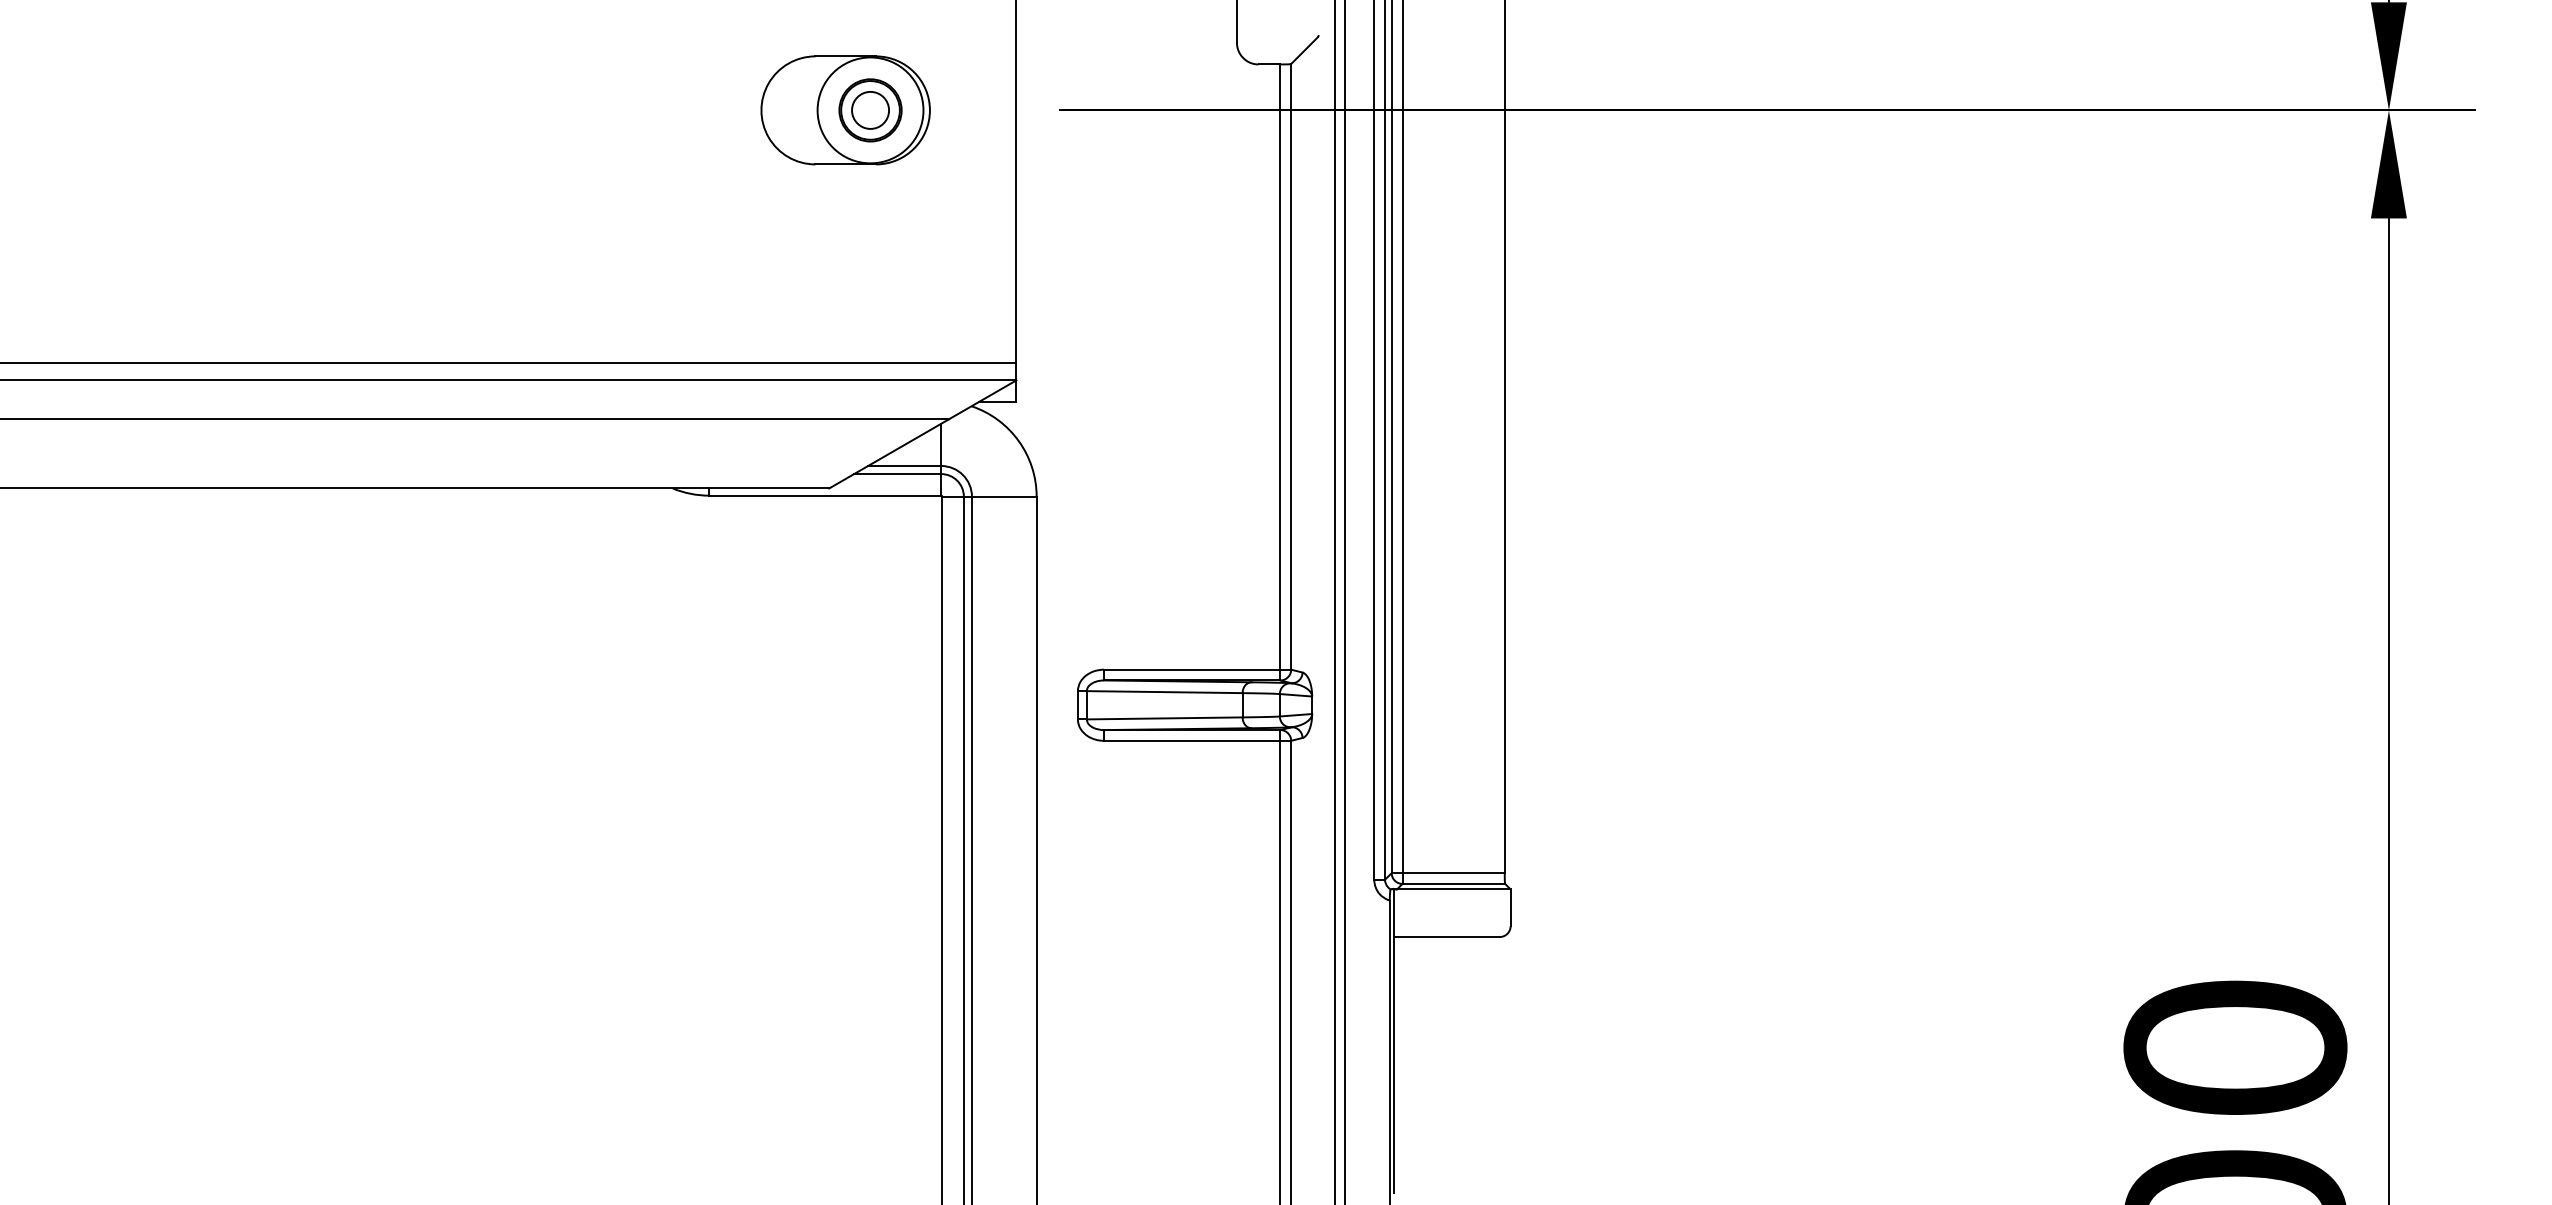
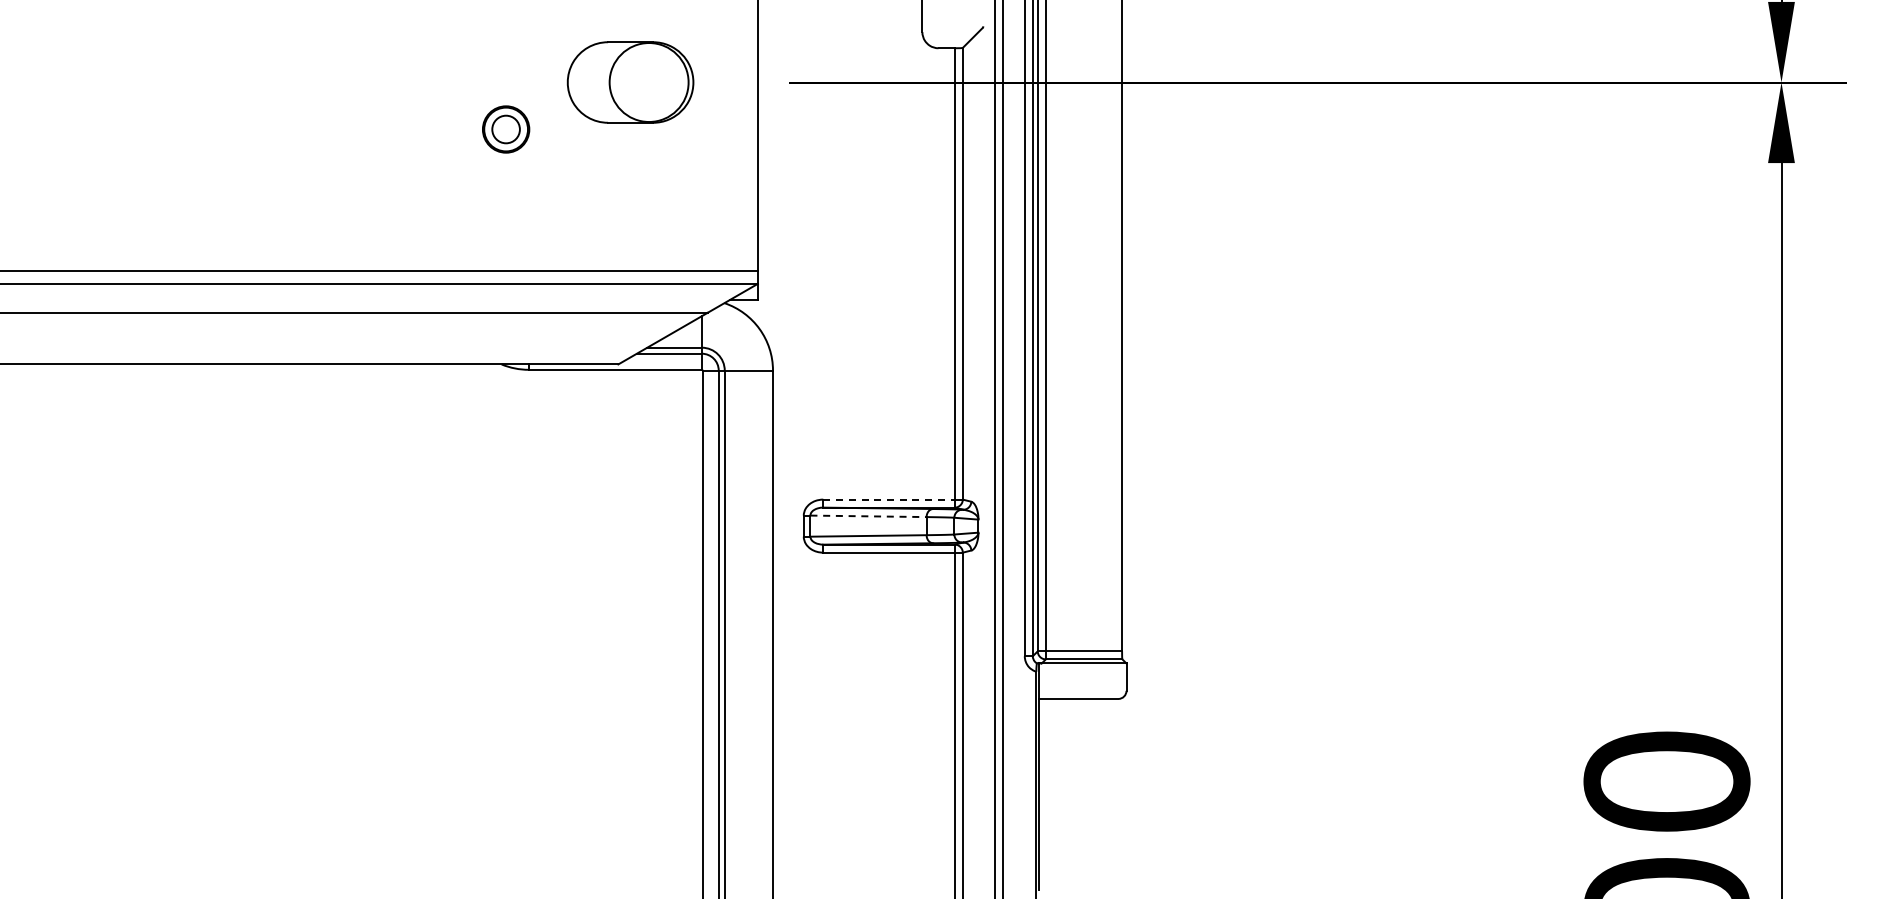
part: (871, 110) -> (506, 129), moved
line: (1192, 669) -> (889, 499), solid -> dashed
line: (1166, 692) -> (869, 516), solid -> dashed

